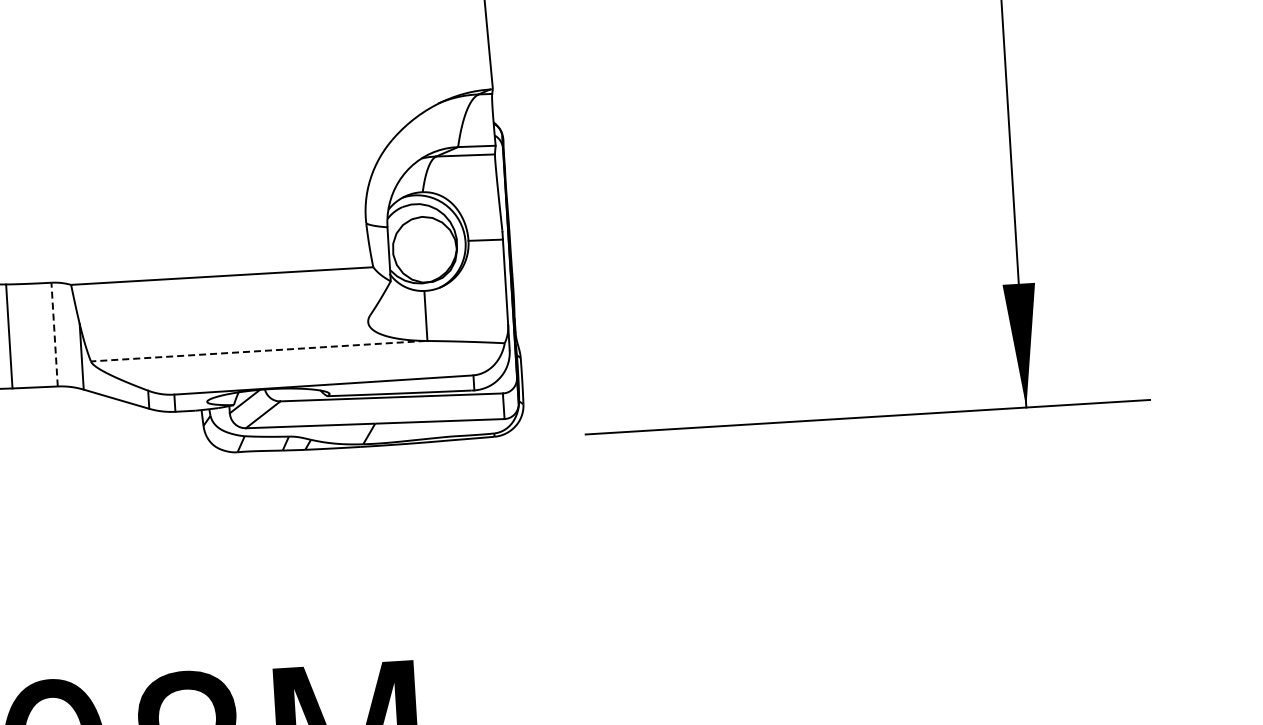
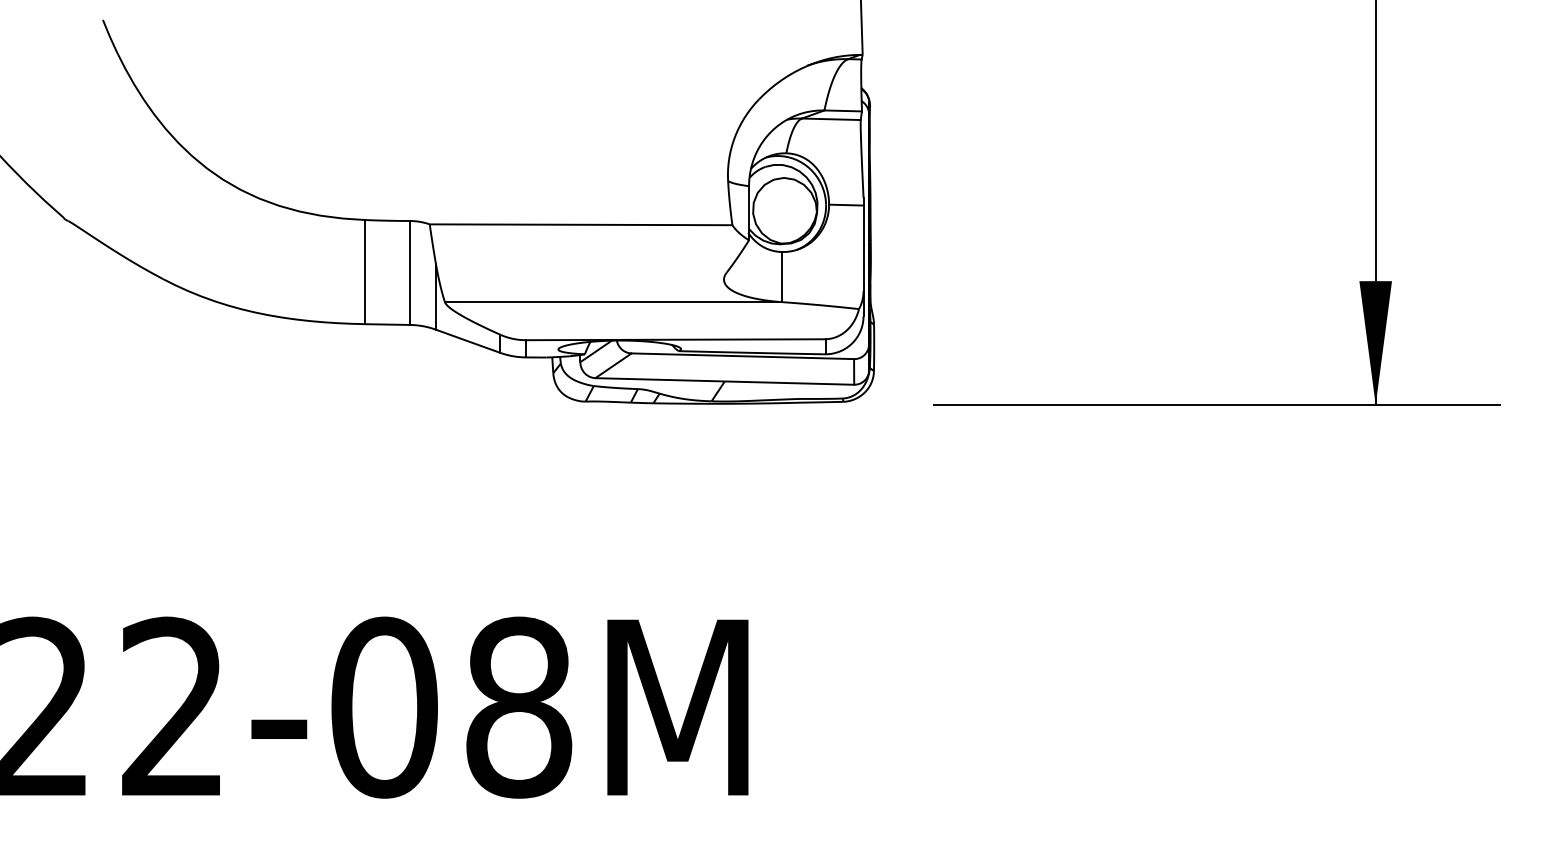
line: (54, 334) -> (410, 272), dashed -> solid
line: (258, 351) -> (612, 302), dashed -> solid

